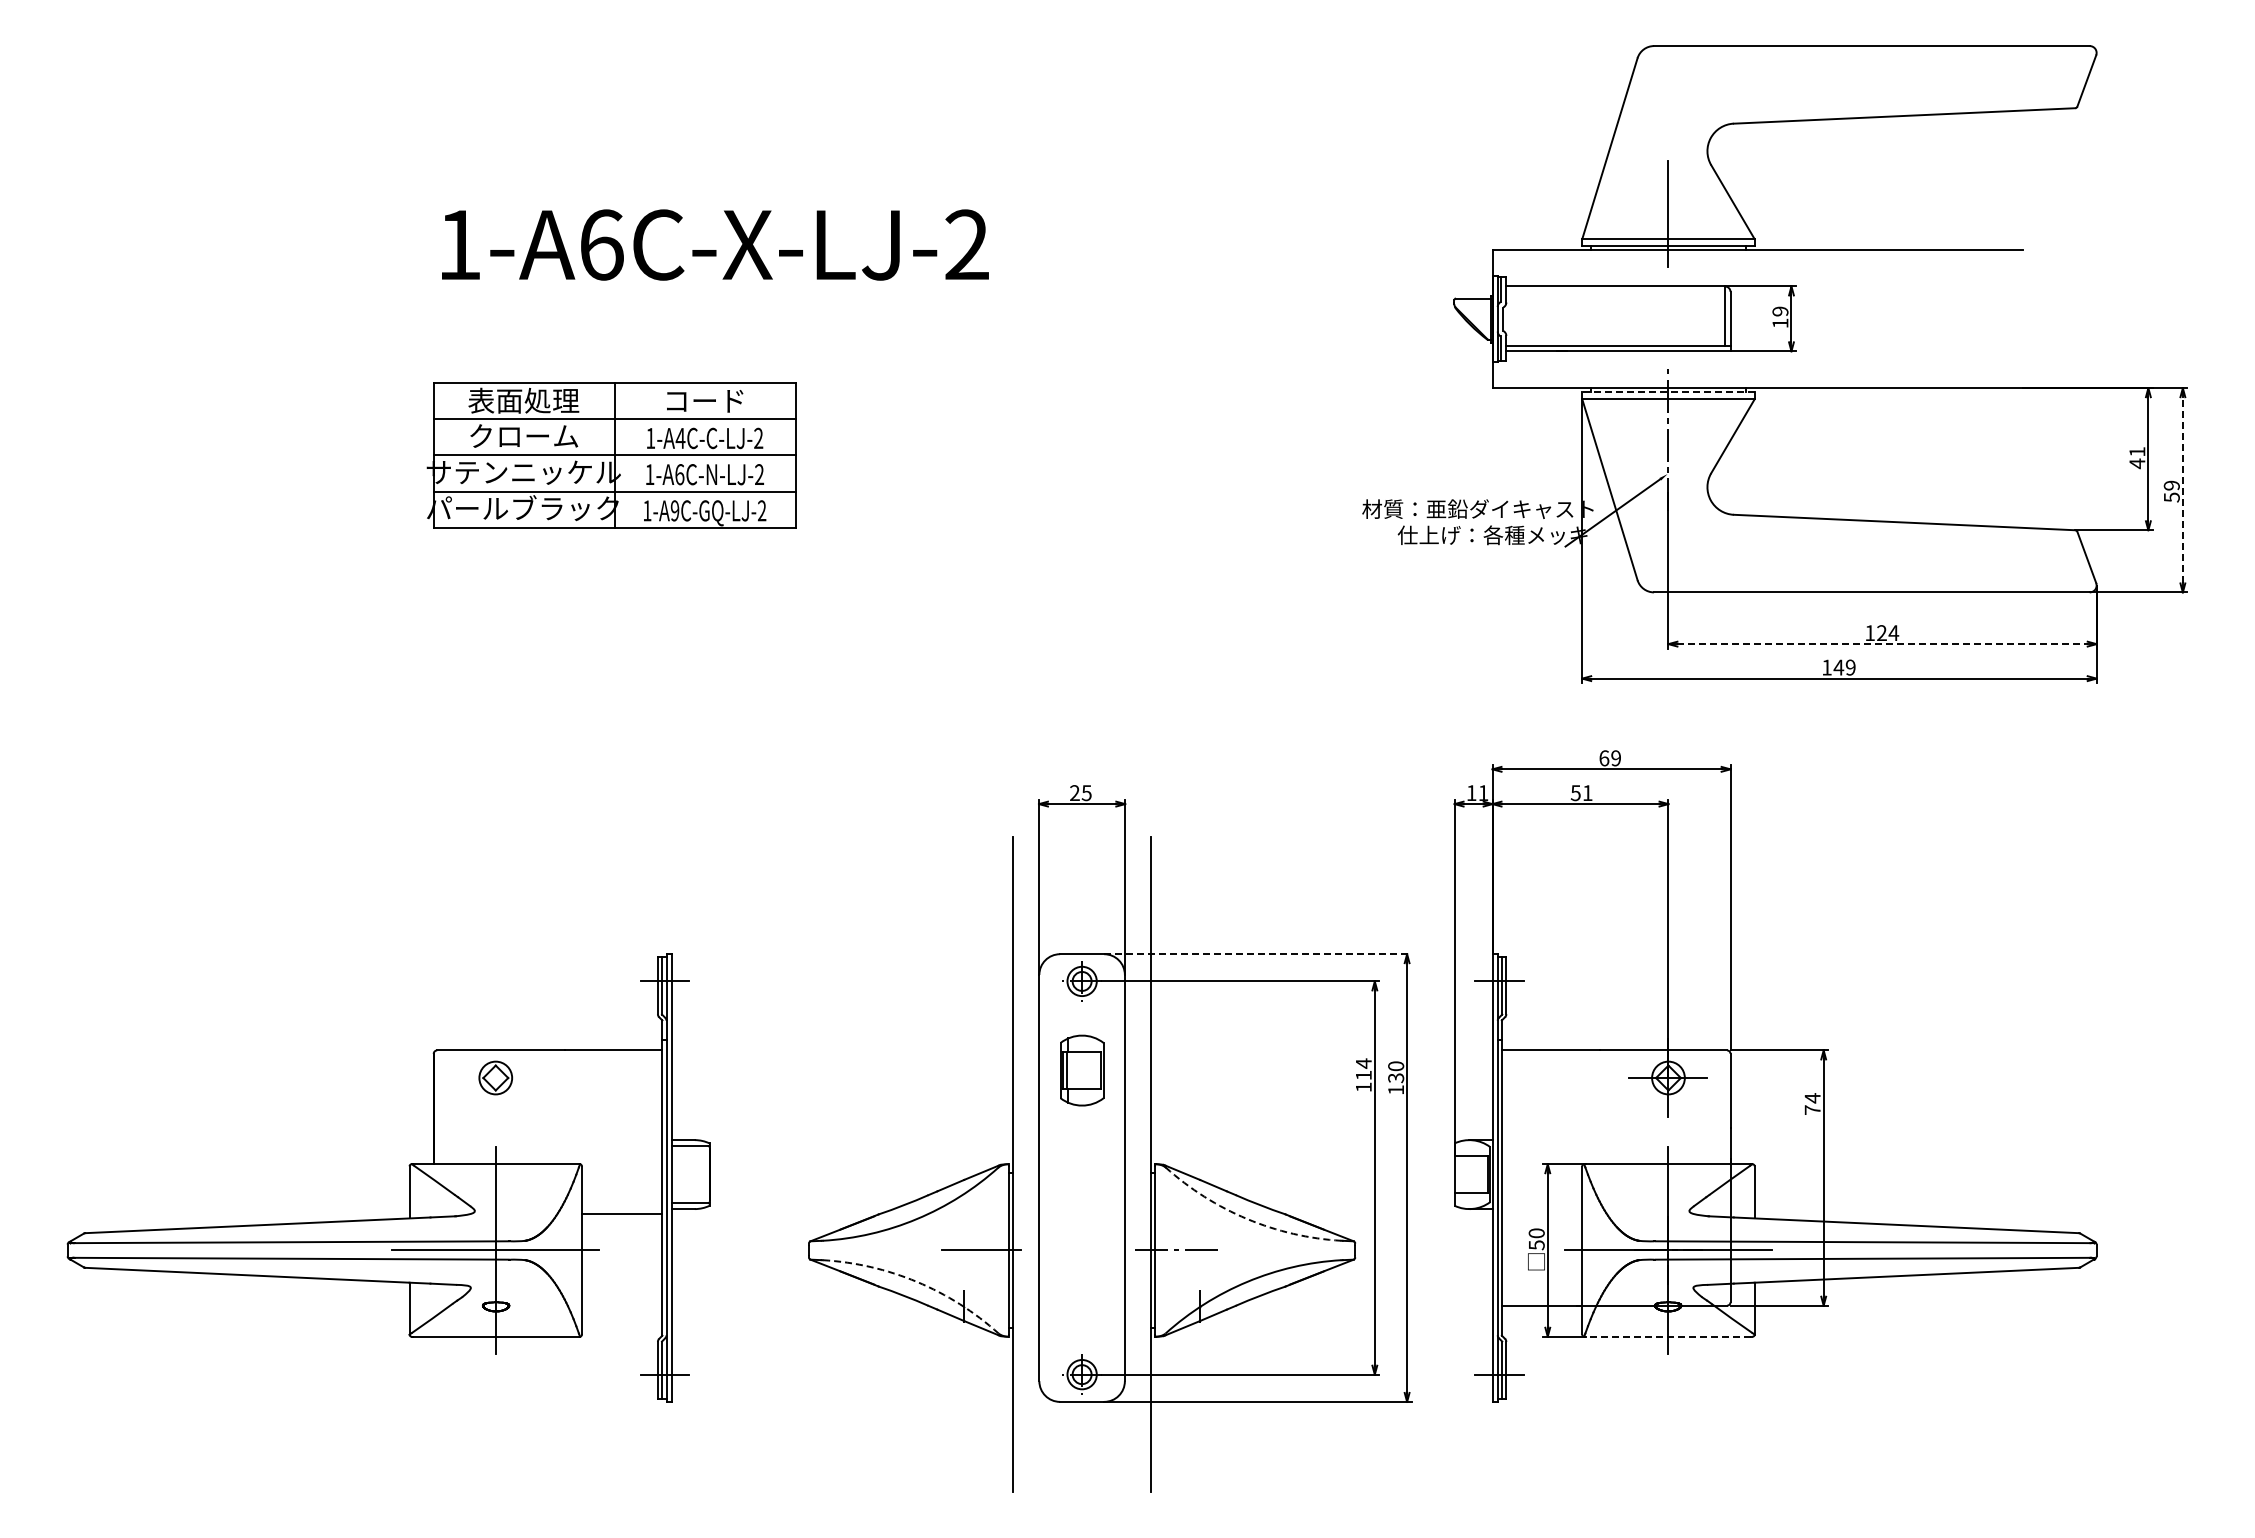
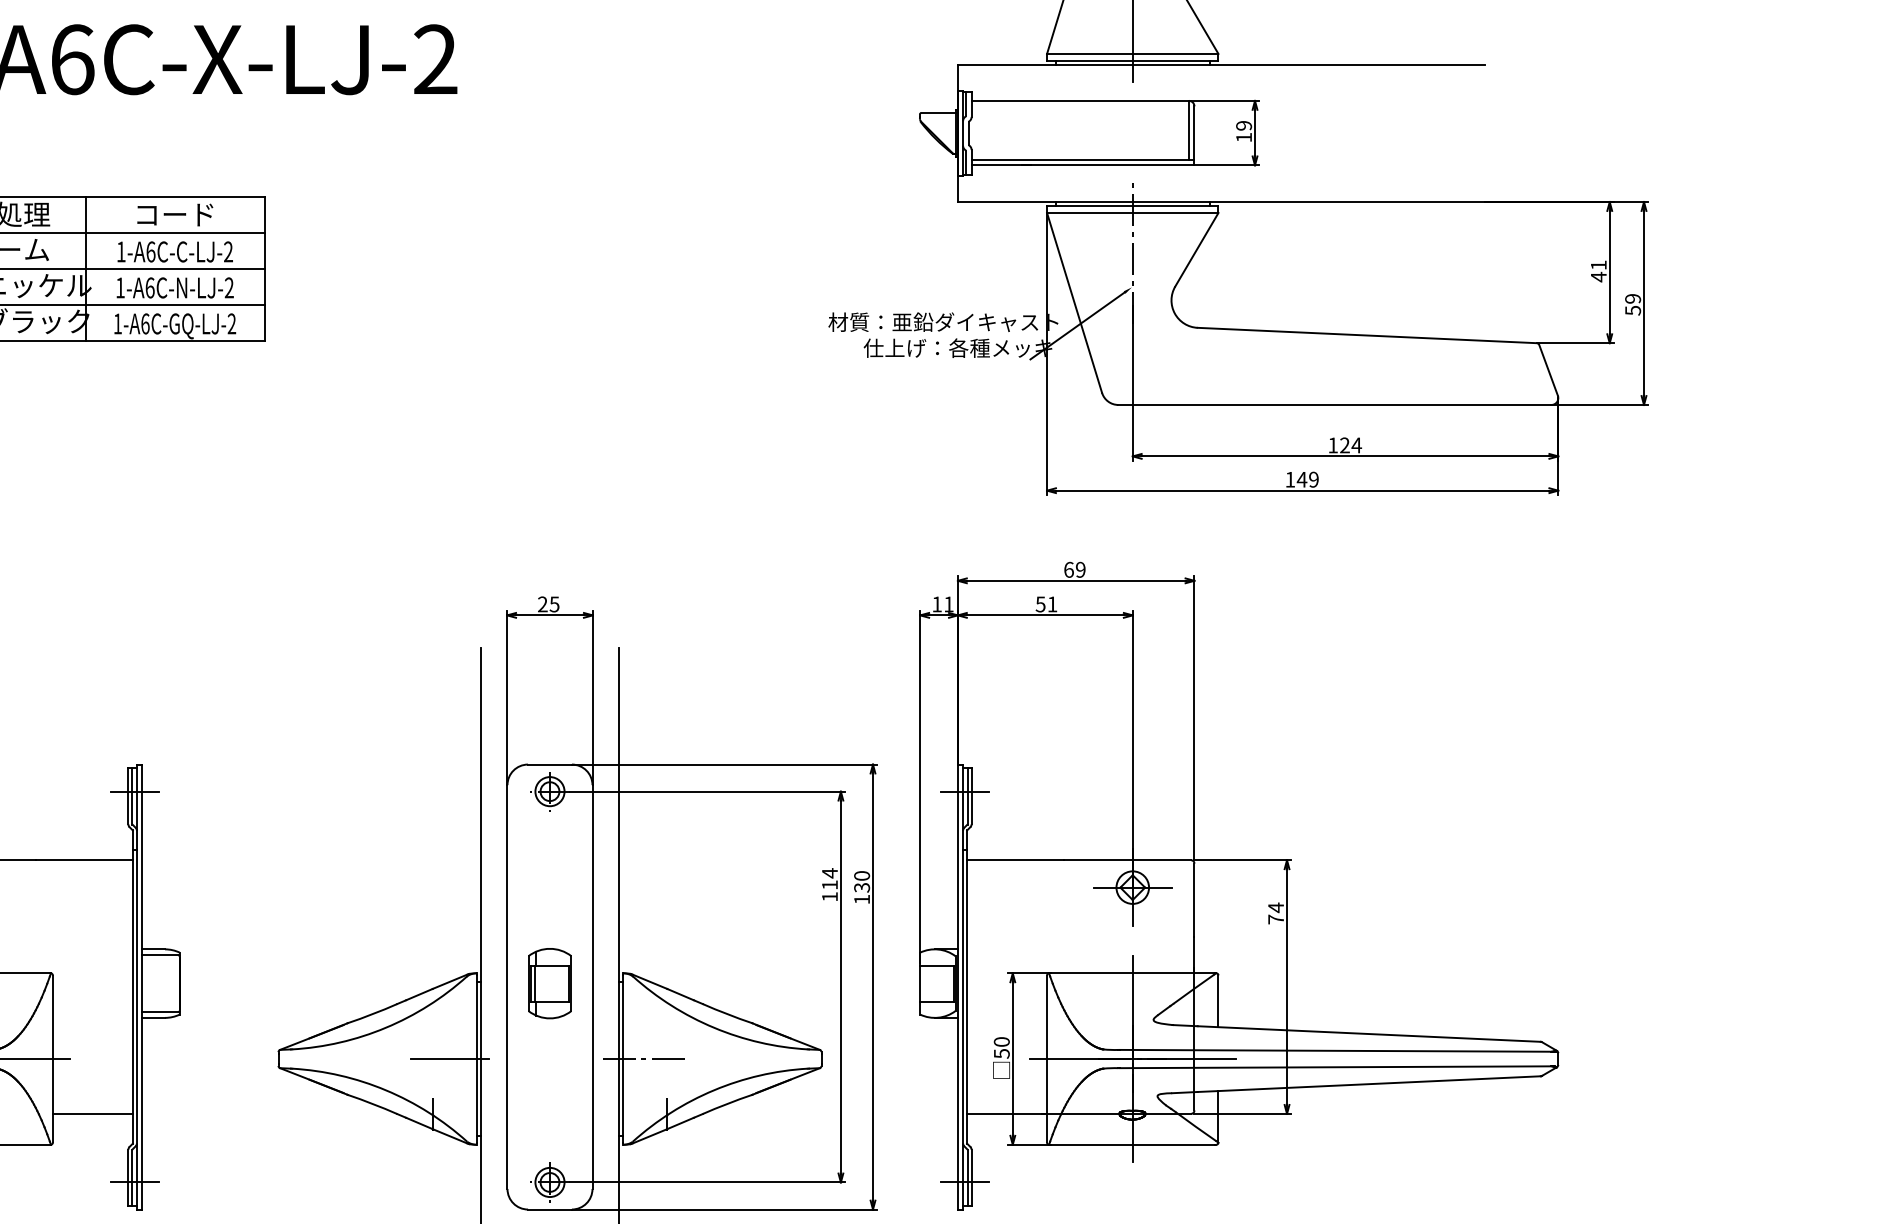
line: (1667, 392) -> (1131, 206), dashed -> solid
text: (680, 438) -> (150, 252), 1-A4C-C-LJ-2 -> 1-A6C-C-LJ-2
line: (2182, 489) -> (1643, 302), dashed -> solid
text: (674, 510) -> (144, 323), 1-A9C-GQ-LJ-2 -> 1-A6C-GQ-LJ-2
line: (1883, 644) -> (1346, 456), dashed -> solid
line: (1258, 954) -> (725, 764), dashed -> solid
part: (1082, 1070) -> (550, 983), moved
line: (622, 1213) -> (93, 1113), moved
arc: (1247, 1219) -> (714, 1028), dashed -> solid
arc: (917, 1281) -> (386, 1089), dashed -> solid
line: (1667, 1336) -> (1131, 1144), dashed -> solid

